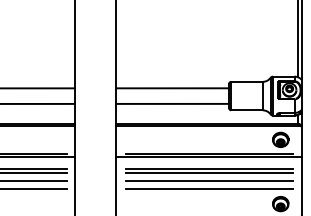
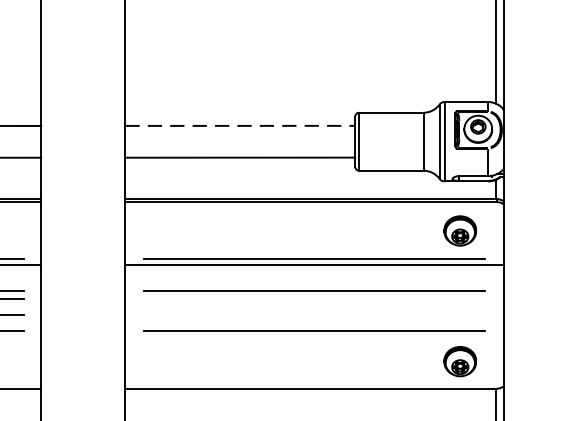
line: (173, 88) -> (241, 126), solid -> dashed
line: (208, 173) -> (313, 299), removed
line: (208, 181) -> (313, 315), removed

